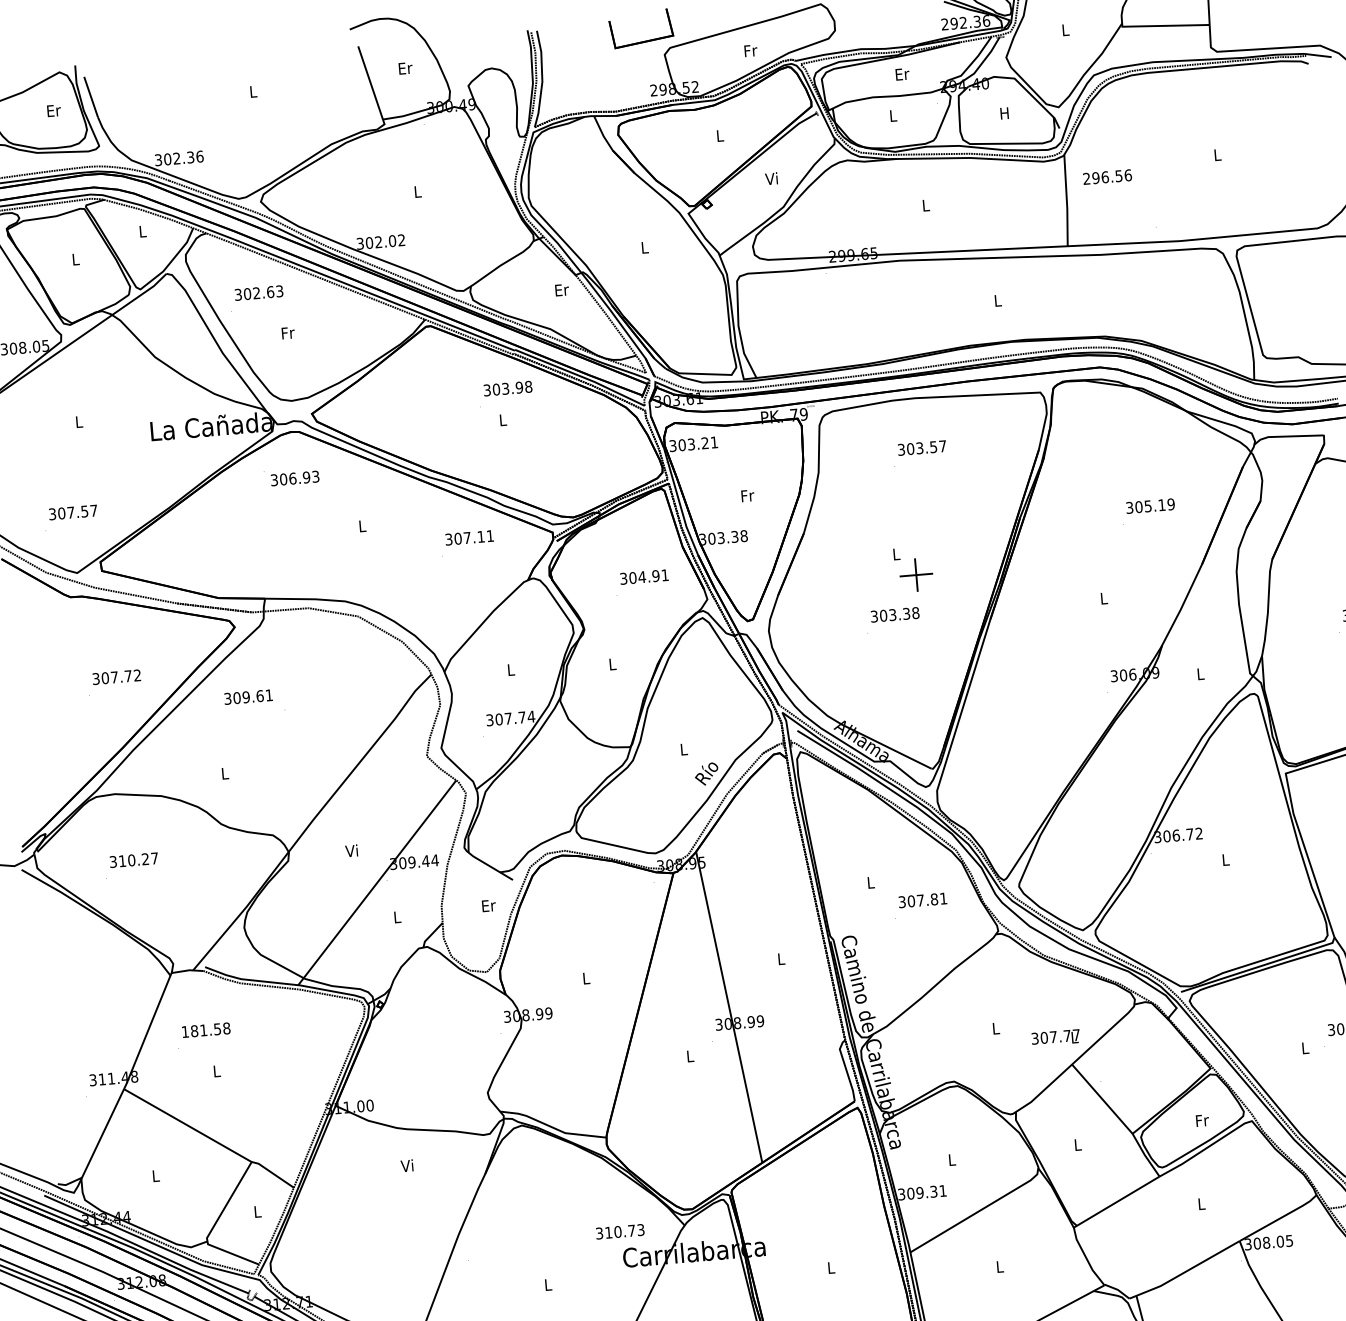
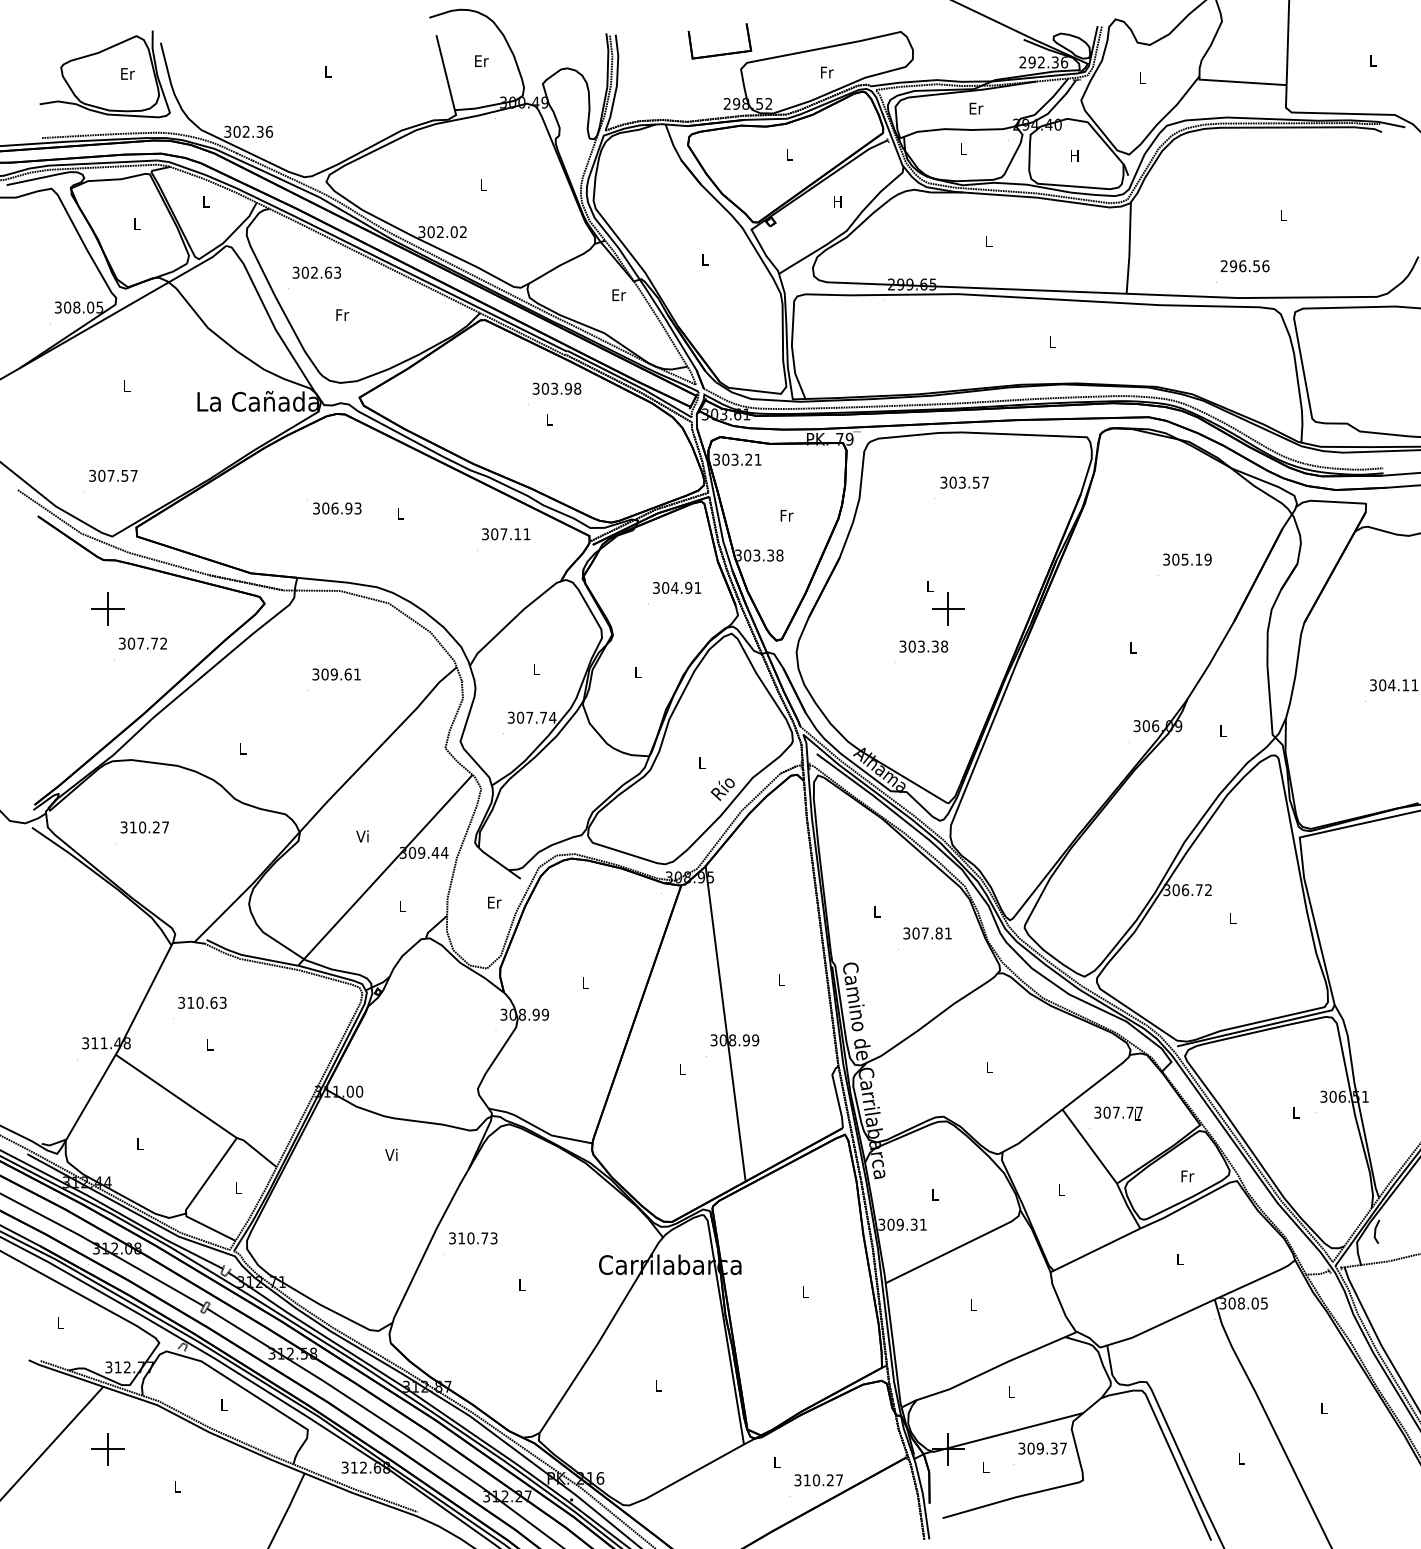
text: (1106, 177) -> (1244, 266), moved
text: (771, 178) -> (837, 201), Vi -> H
text: (291, 476) -> (333, 506), moved
part: (78, 645) -> (107, 608), added
text: (248, 697) -> (336, 674), moved
text: (206, 1029) -> (202, 1002), 181.58 -> 310.63
text: (1055, 1037) -> (1118, 1113), moved
text: (620, 1231) -> (473, 1238), moved

